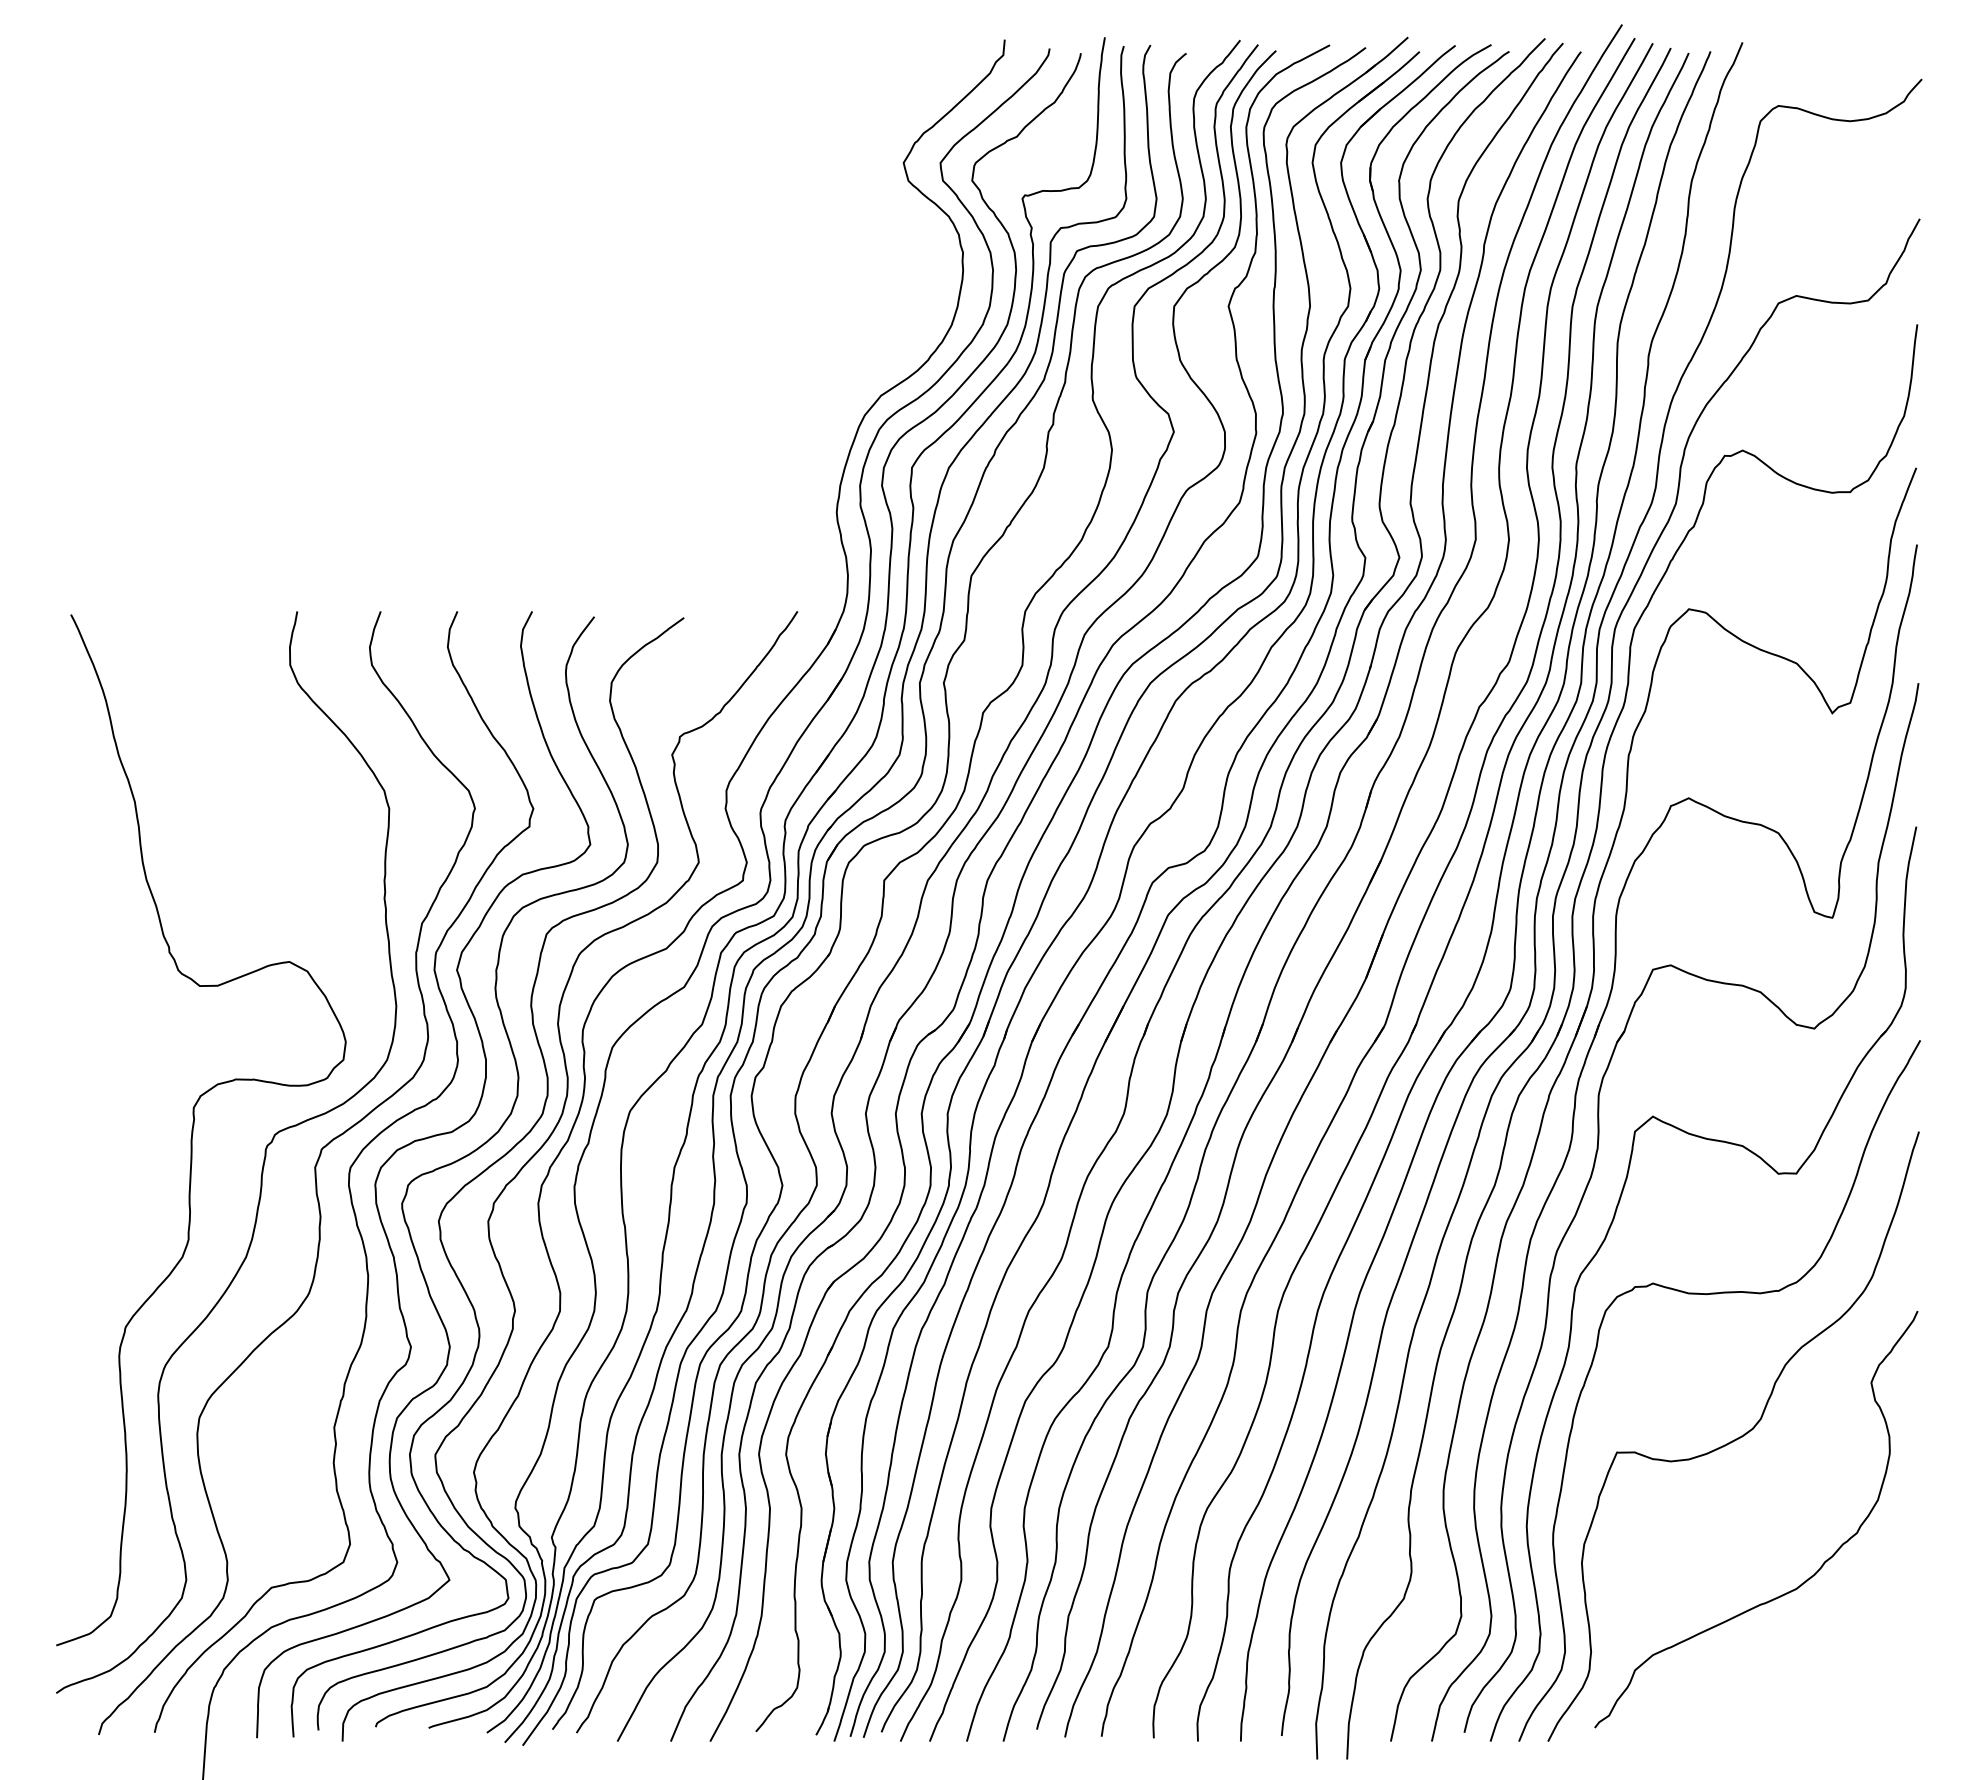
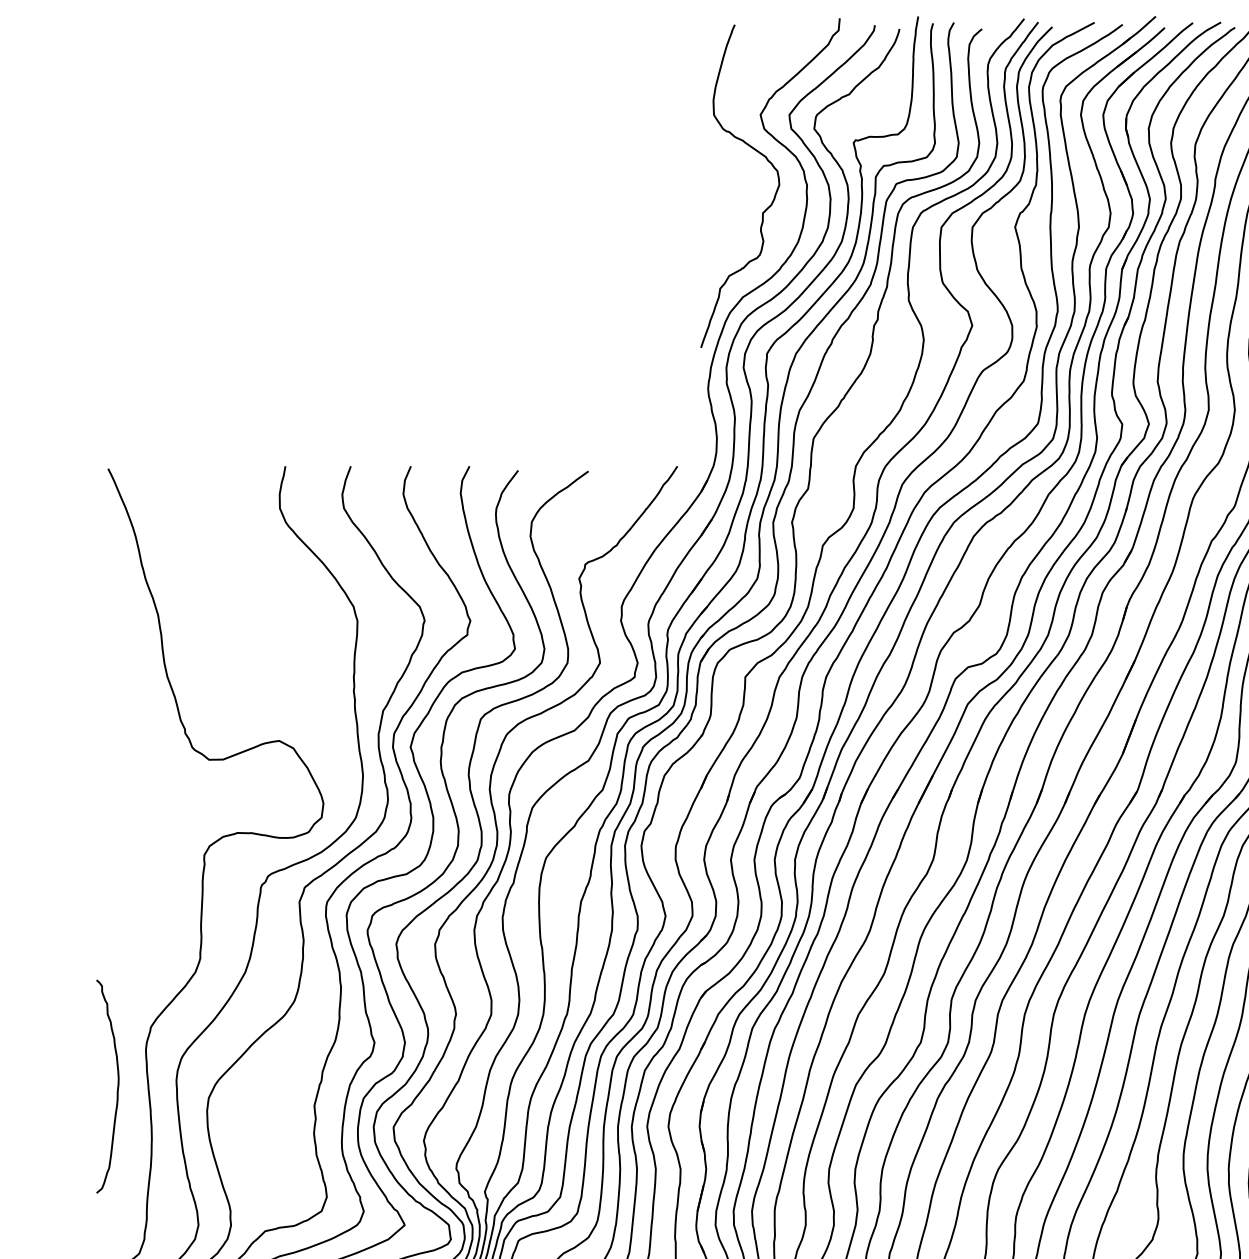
curve: (909, 284) -> (765, 210), added
curve: (82, 1404) -> (117, 1087), added

